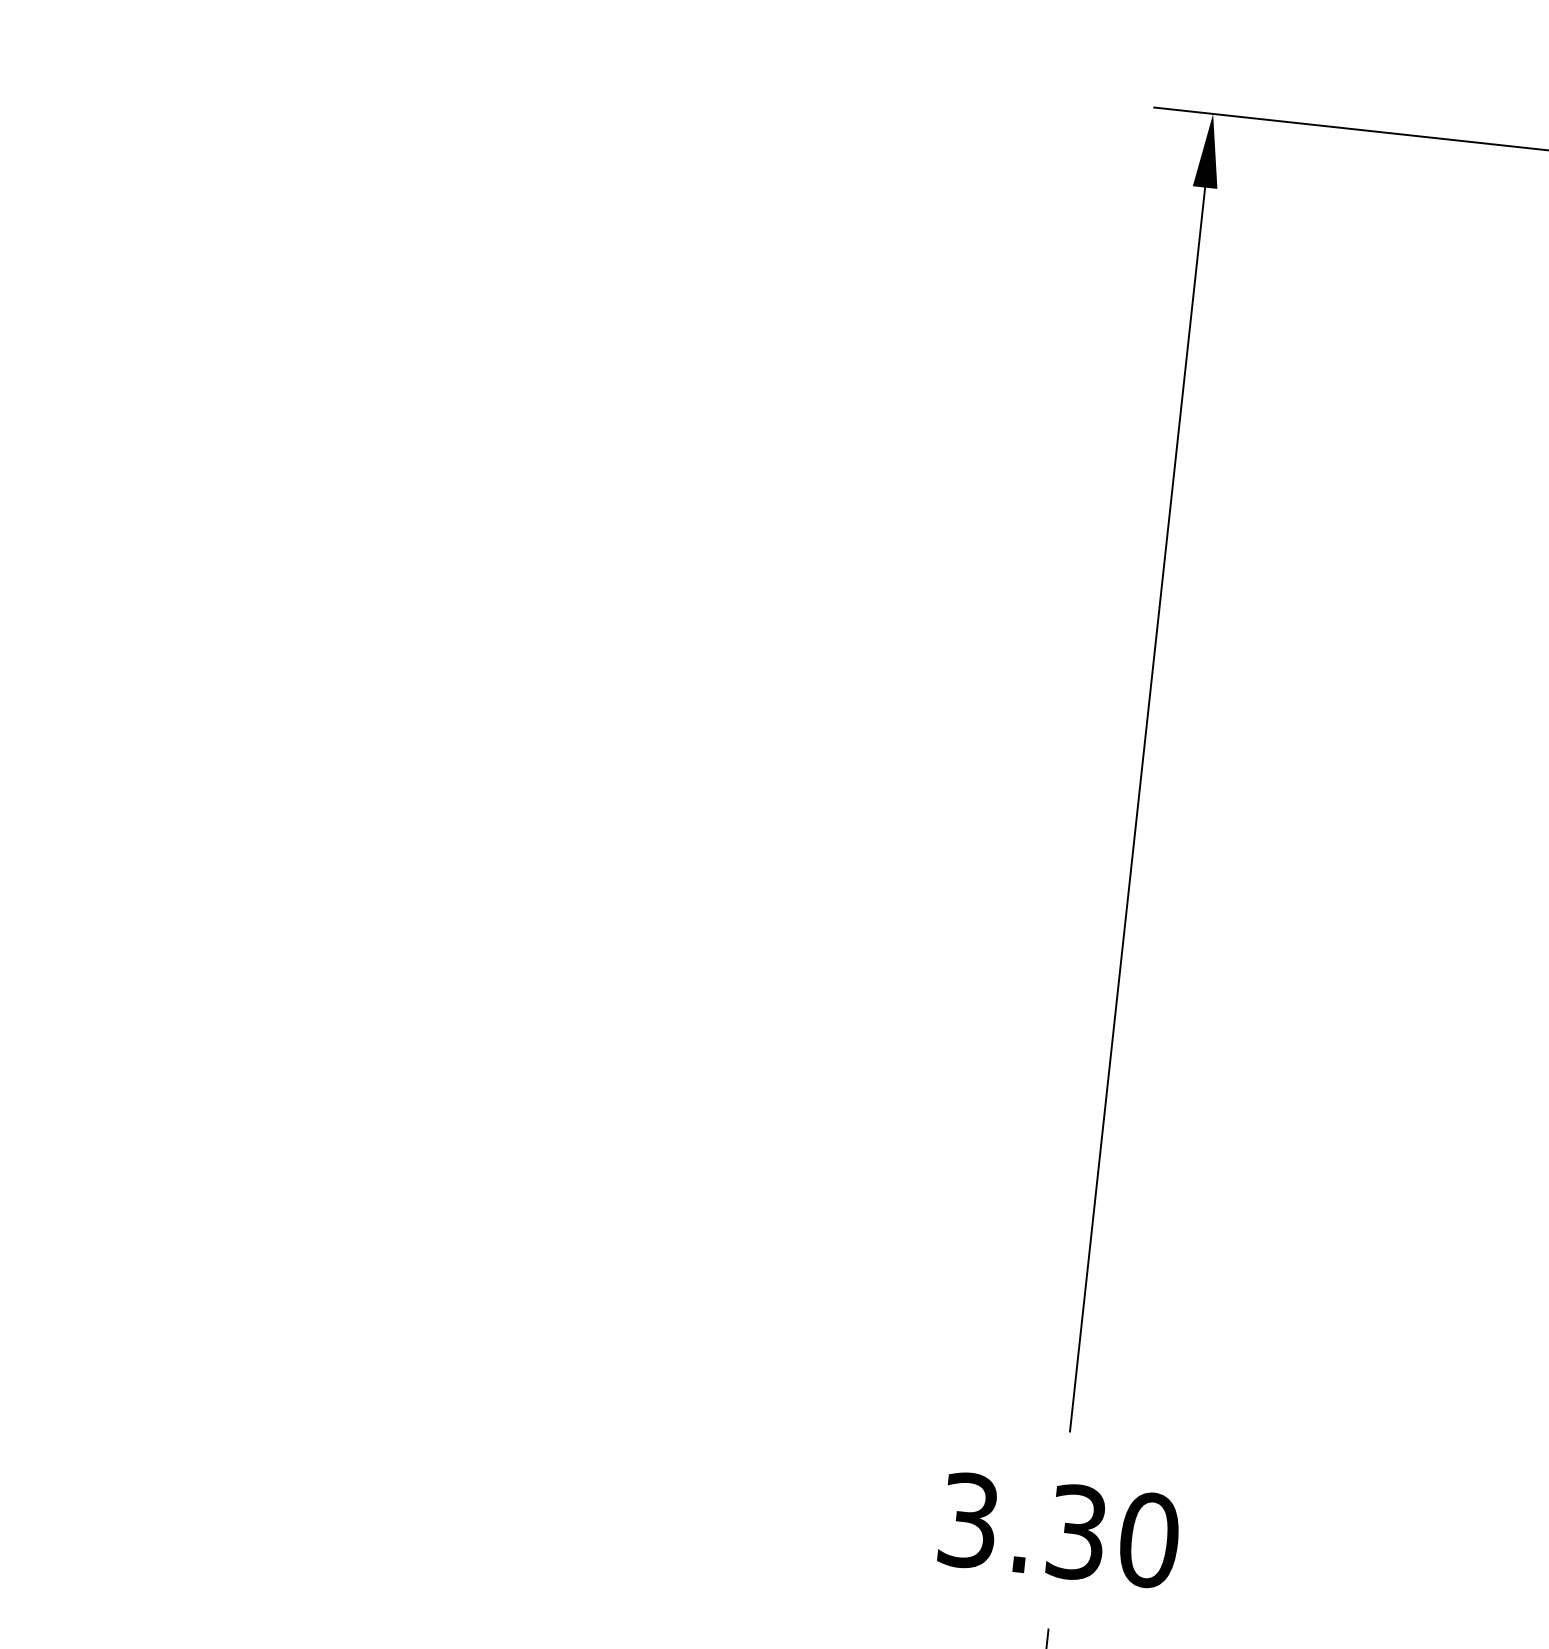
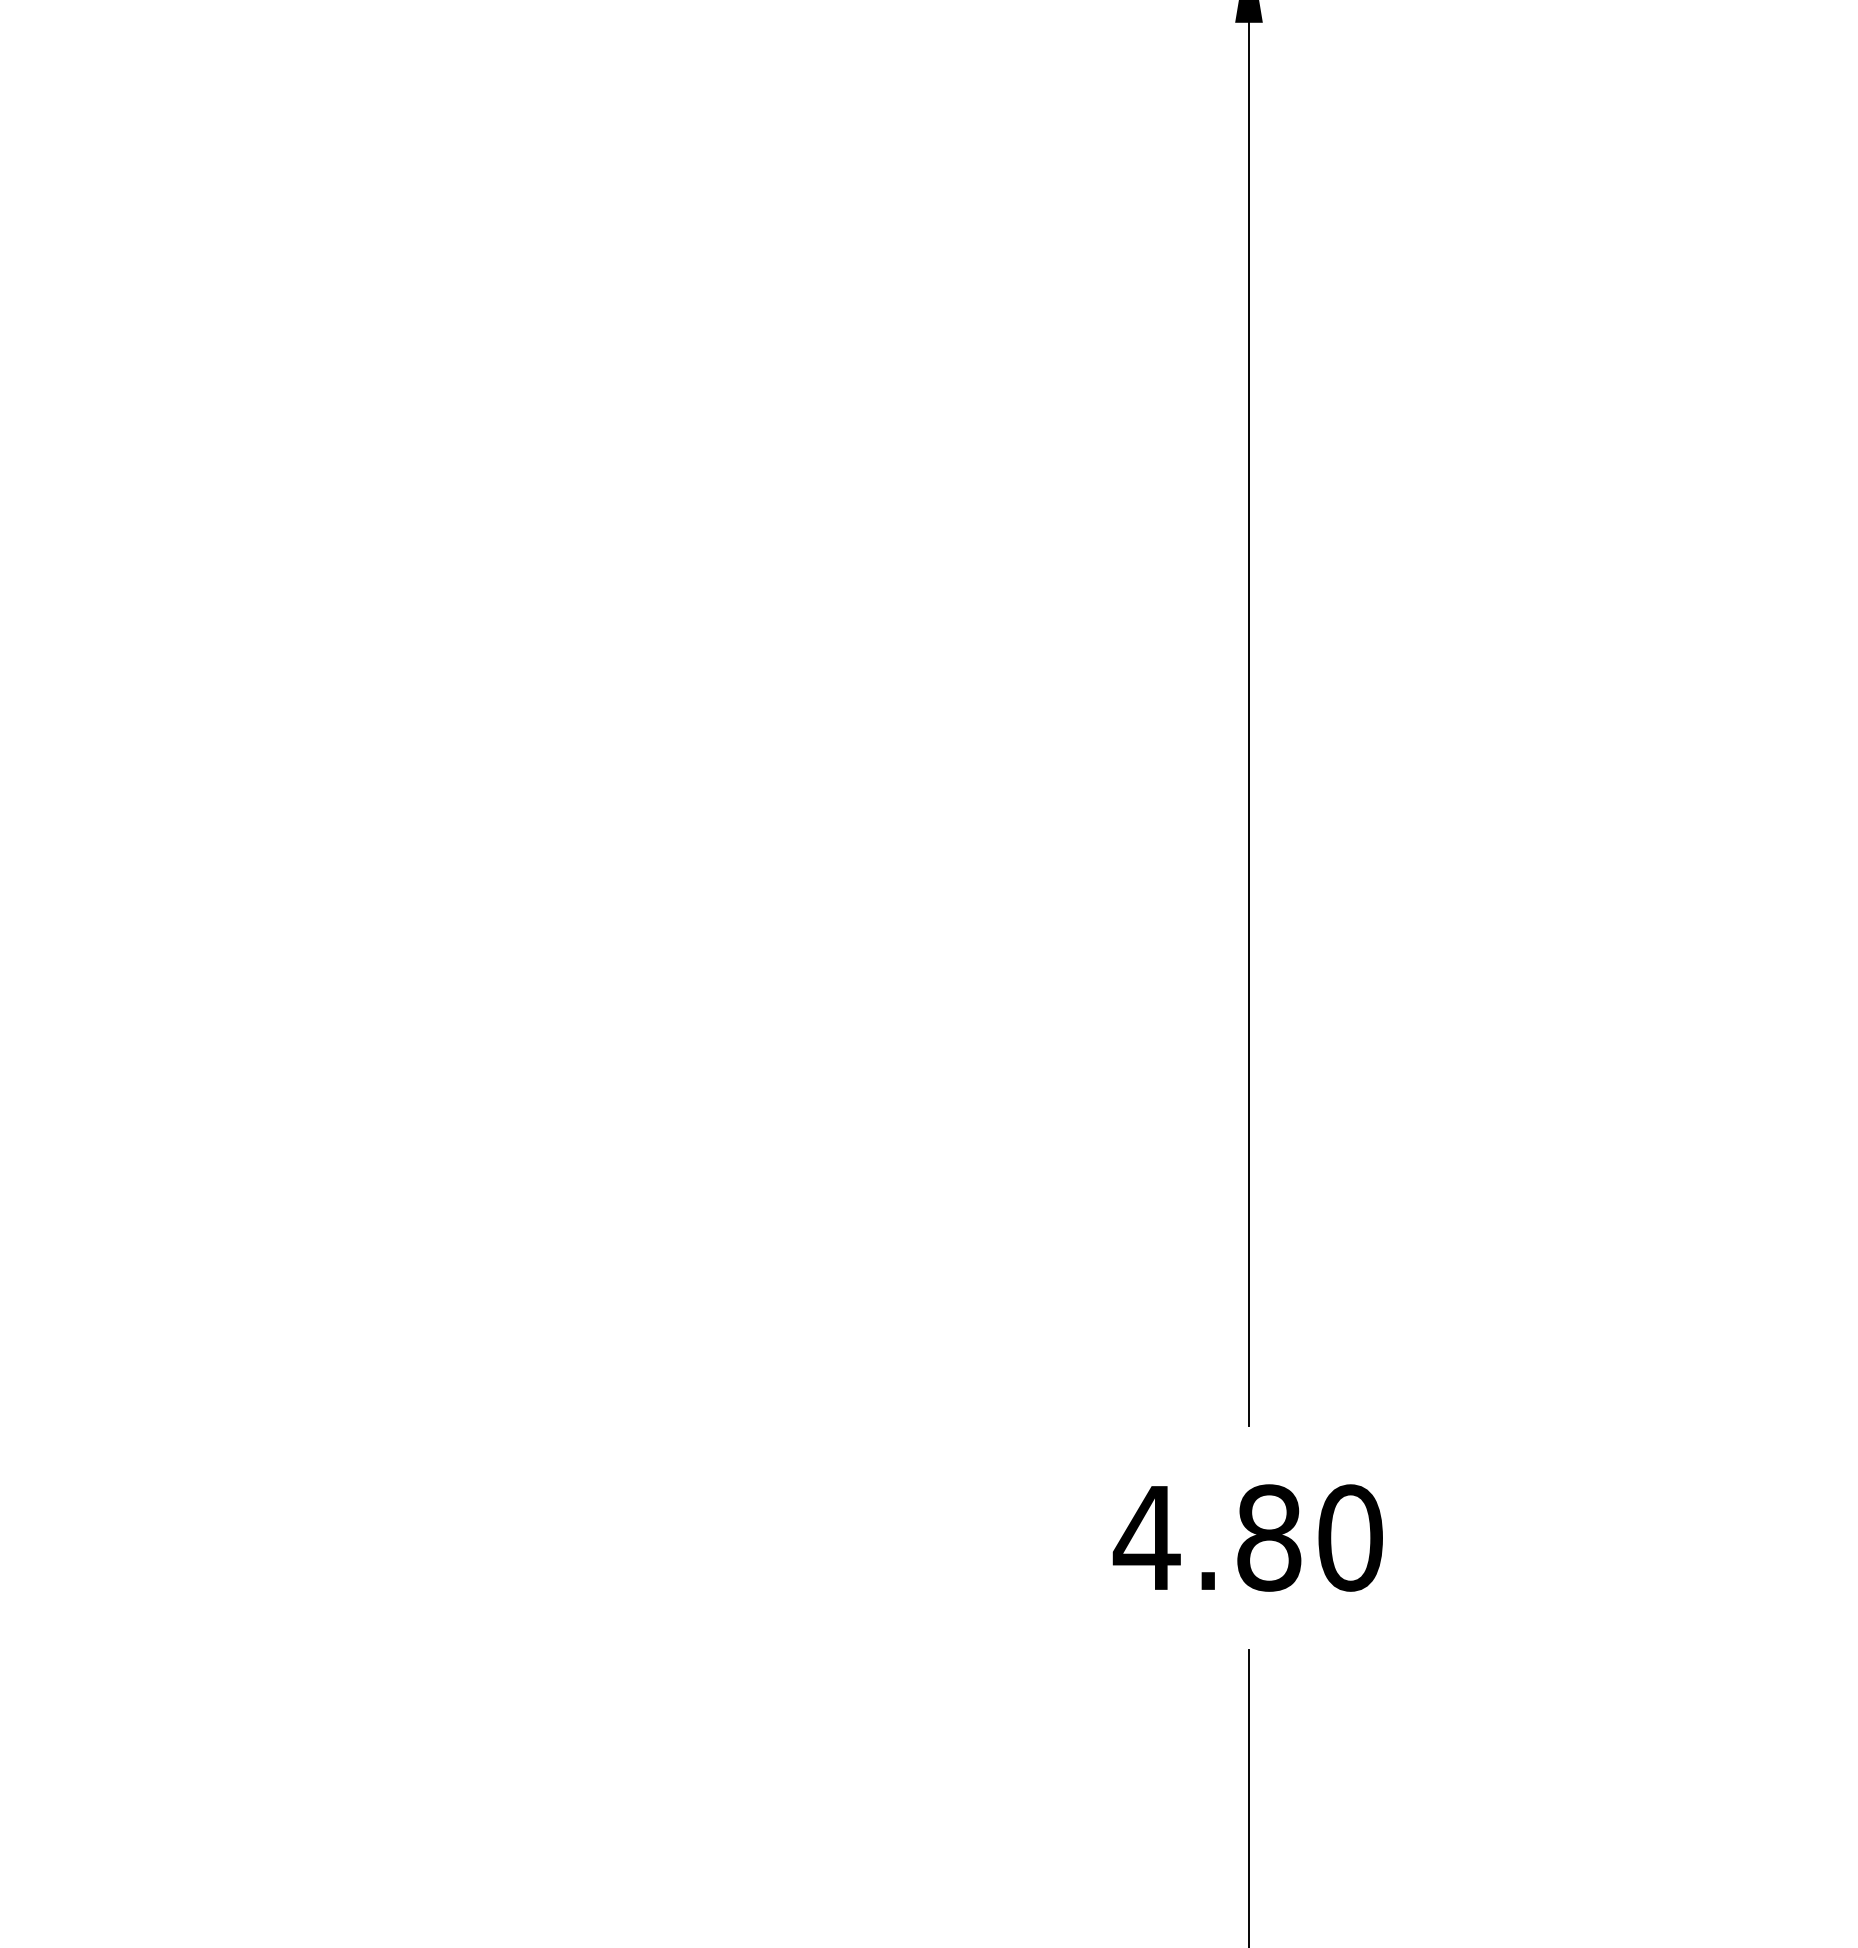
text: (1021, 1525) -> (1206, 1537), 3.30 -> 4.80

